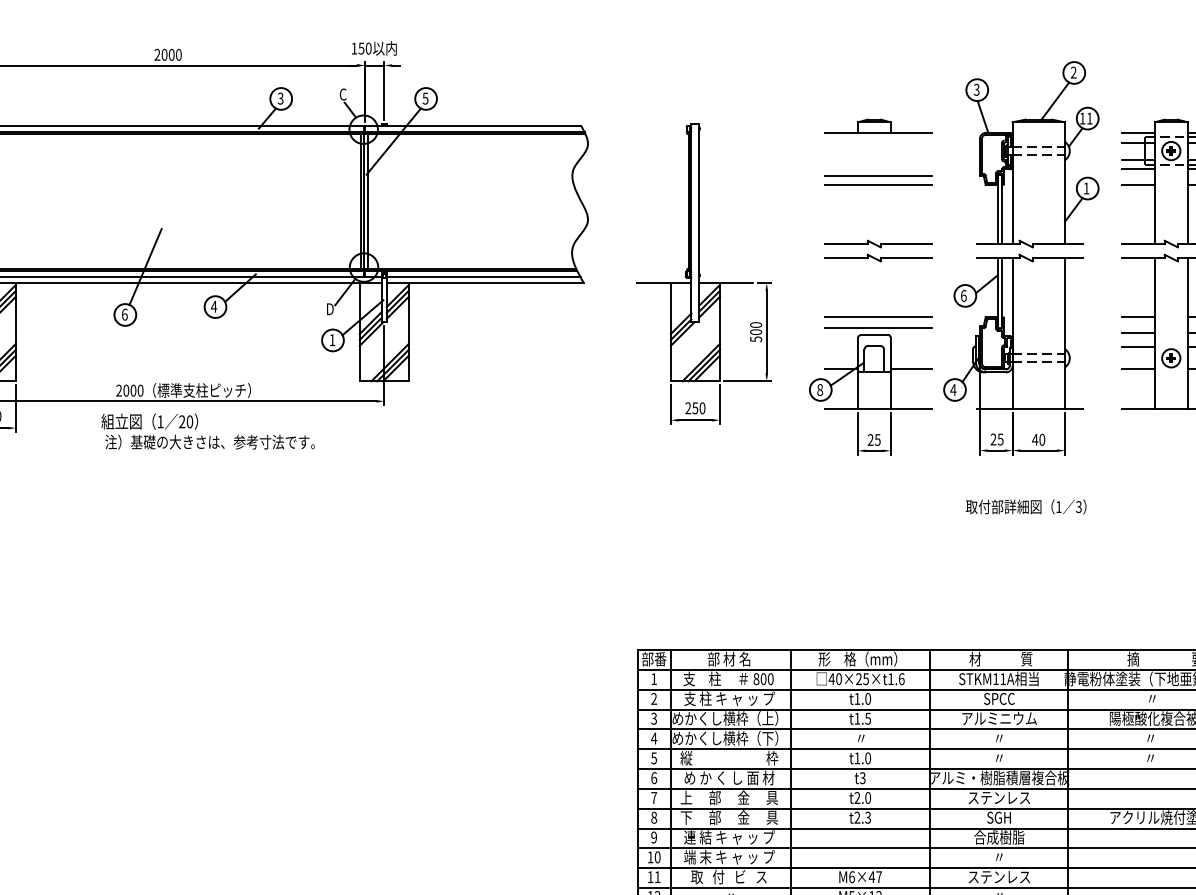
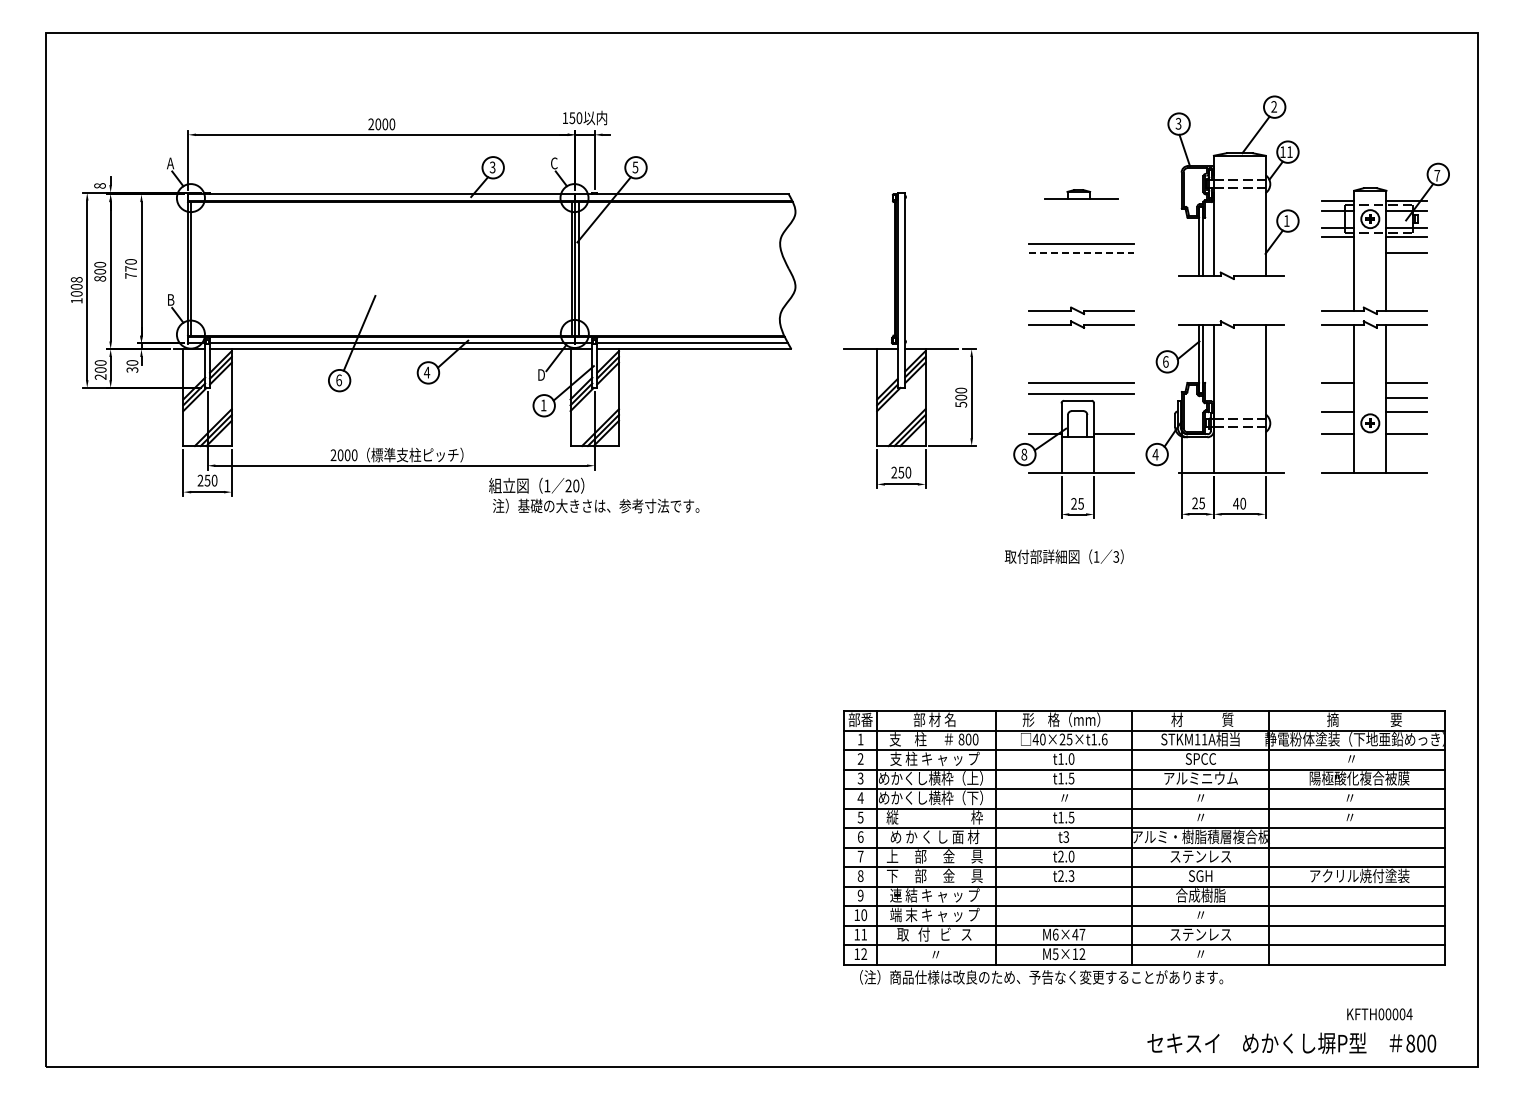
part: (878, 126) -> (1081, 194), size x0.7
part: (1032, 154) -> (1233, 187), moved
line: (879, 184) -> (1082, 252), solid -> dashed
line: (1137, 184) -> (1337, 252), removed
line: (1137, 333) -> (1337, 398), removed
text: (208, 431) -> (594, 495), moved
text: (1025, 506) -> (1063, 556), moved
text: (868, 758) -> (1071, 817), t1.0 -> t1.5

